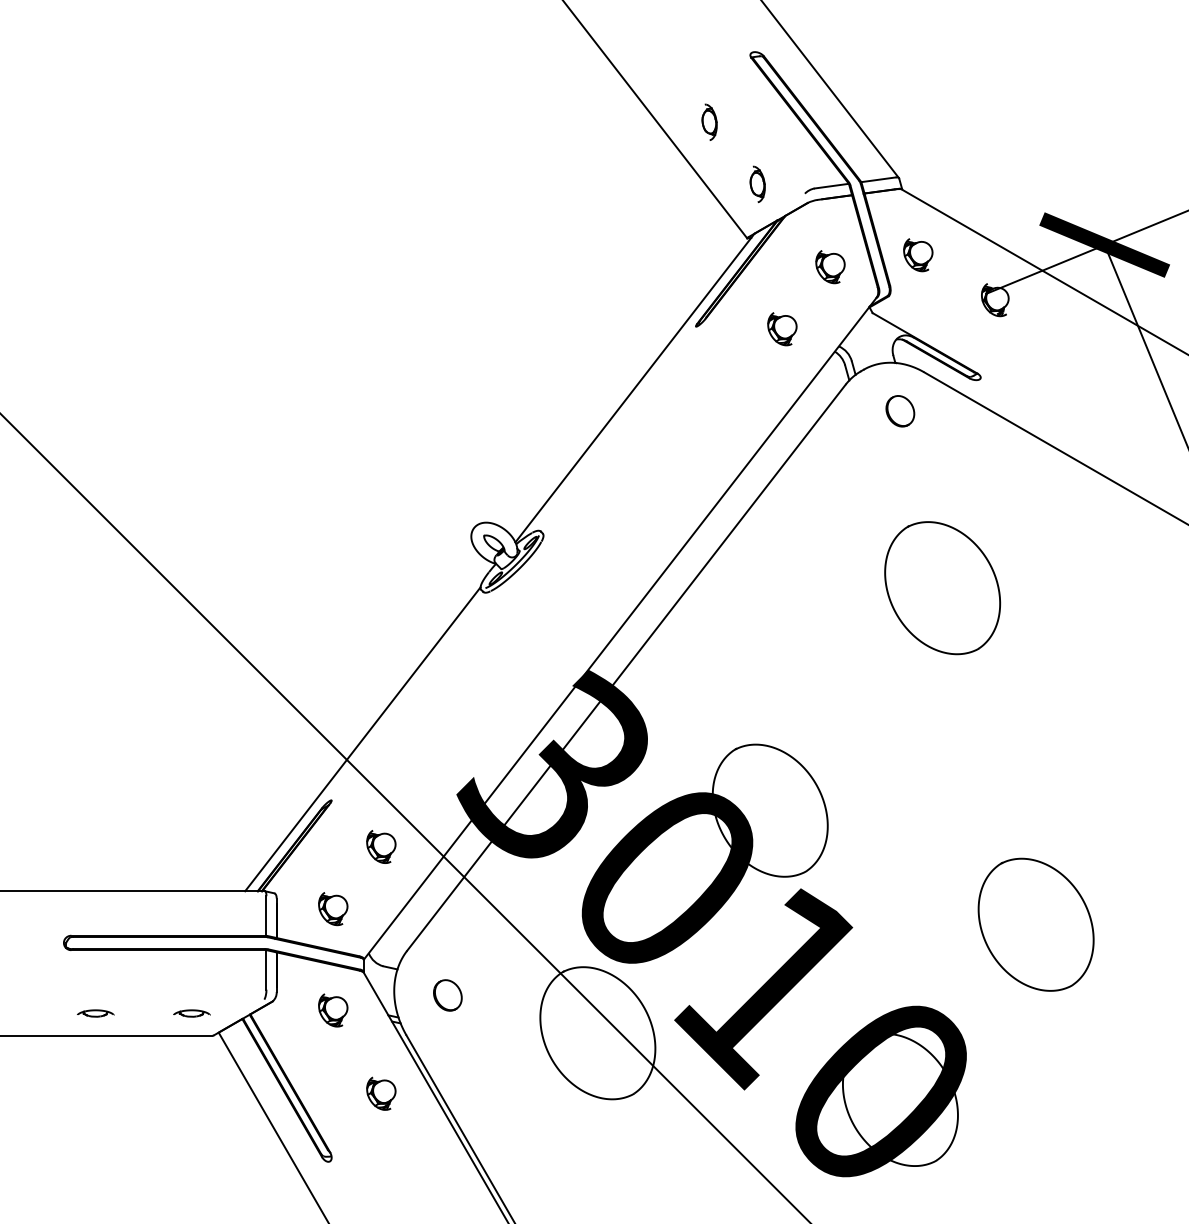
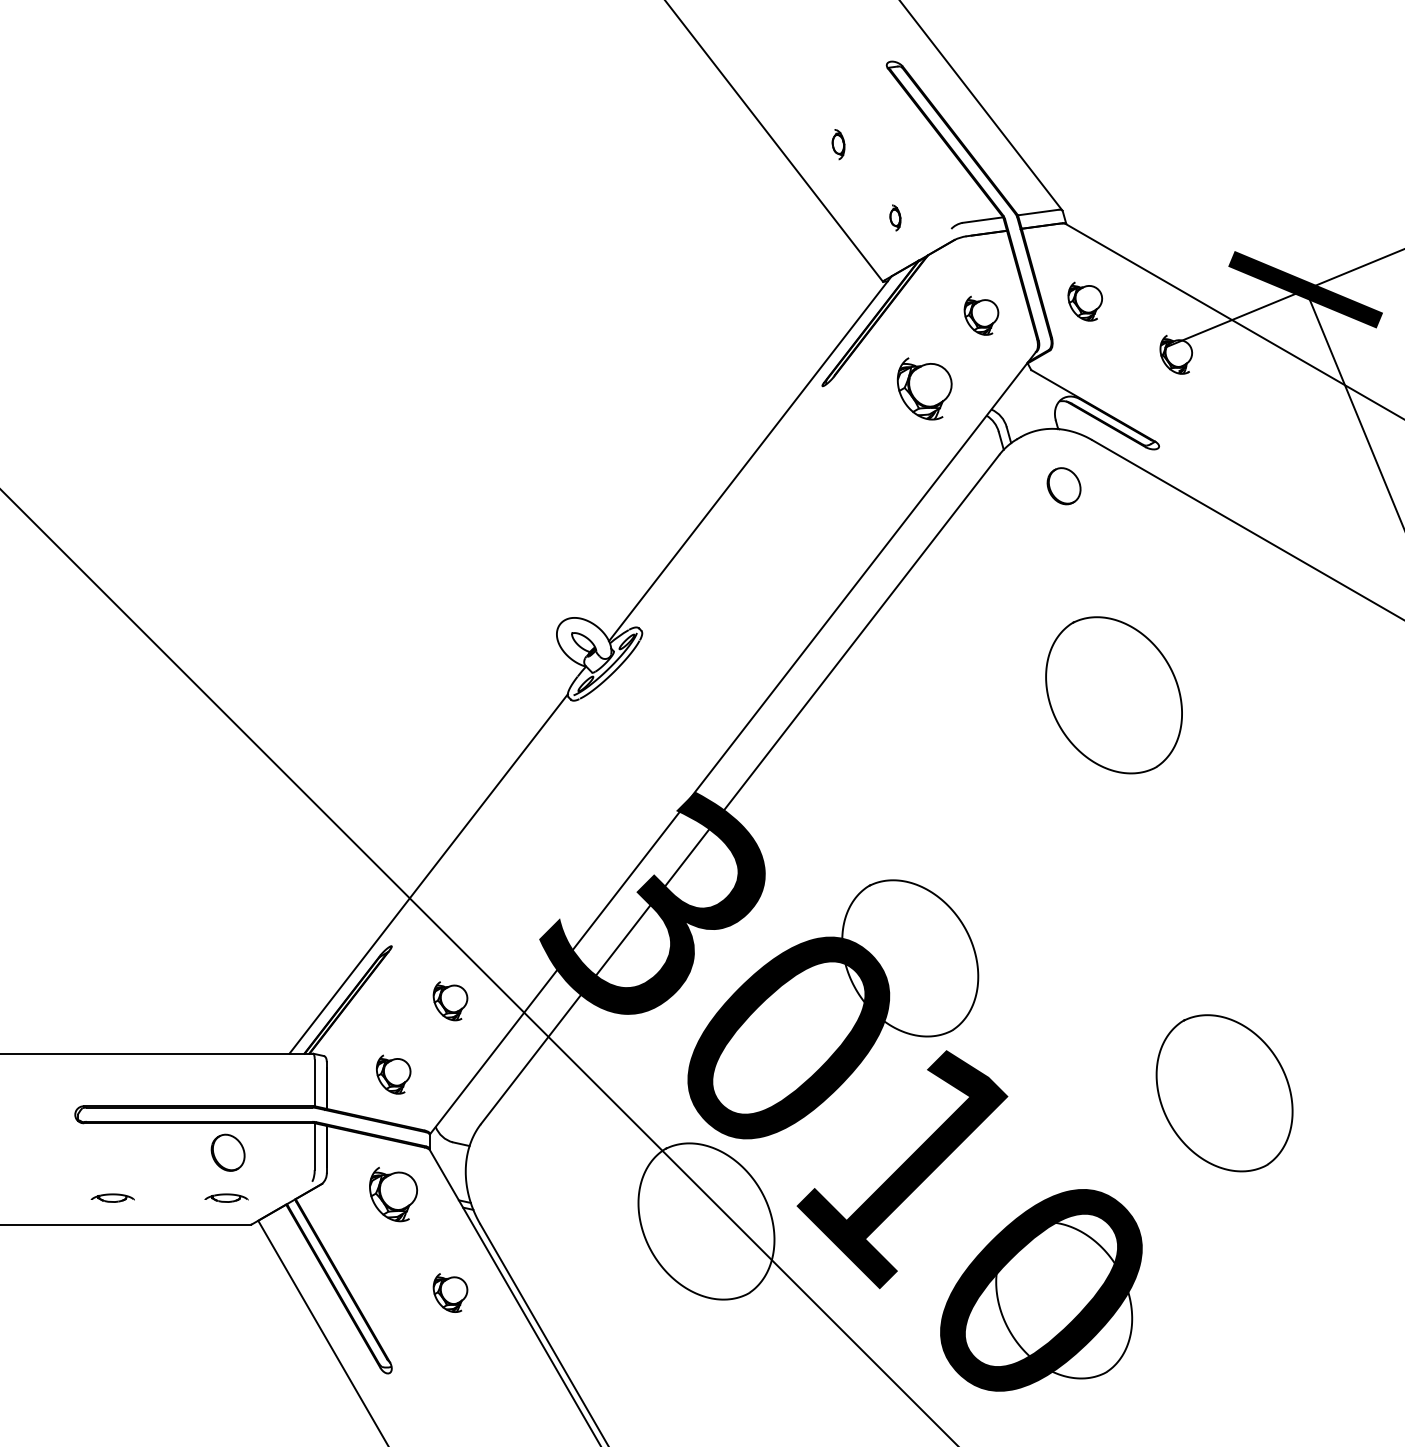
part: (709, 122) -> (838, 144), size x0.7
part: (757, 183) -> (895, 217), size x0.6
part: (782, 329) -> (924, 389), size x1.6
part: (447, 995) -> (227, 1152), moved
part: (333, 1010) -> (393, 1194), size x1.4

